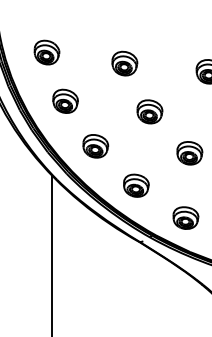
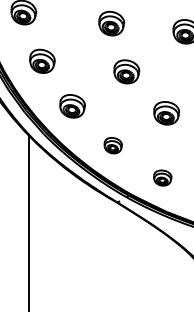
part: (124, 63) -> (111, 23), moved
part: (136, 185) -> (113, 145), size x0.7
part: (185, 217) -> (162, 177), size x0.7

